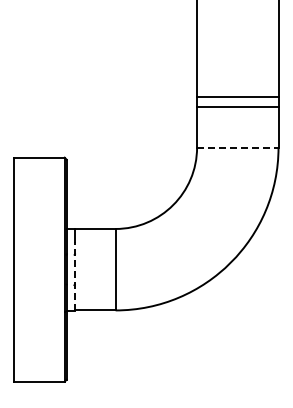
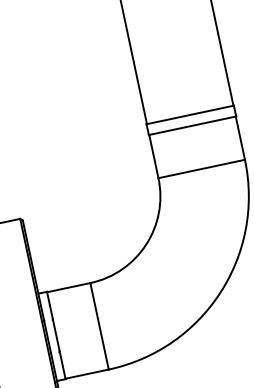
line: (237, 147) -> (201, 169), dashed -> solid
line: (74, 276) -> (57, 342), dashed -> solid

